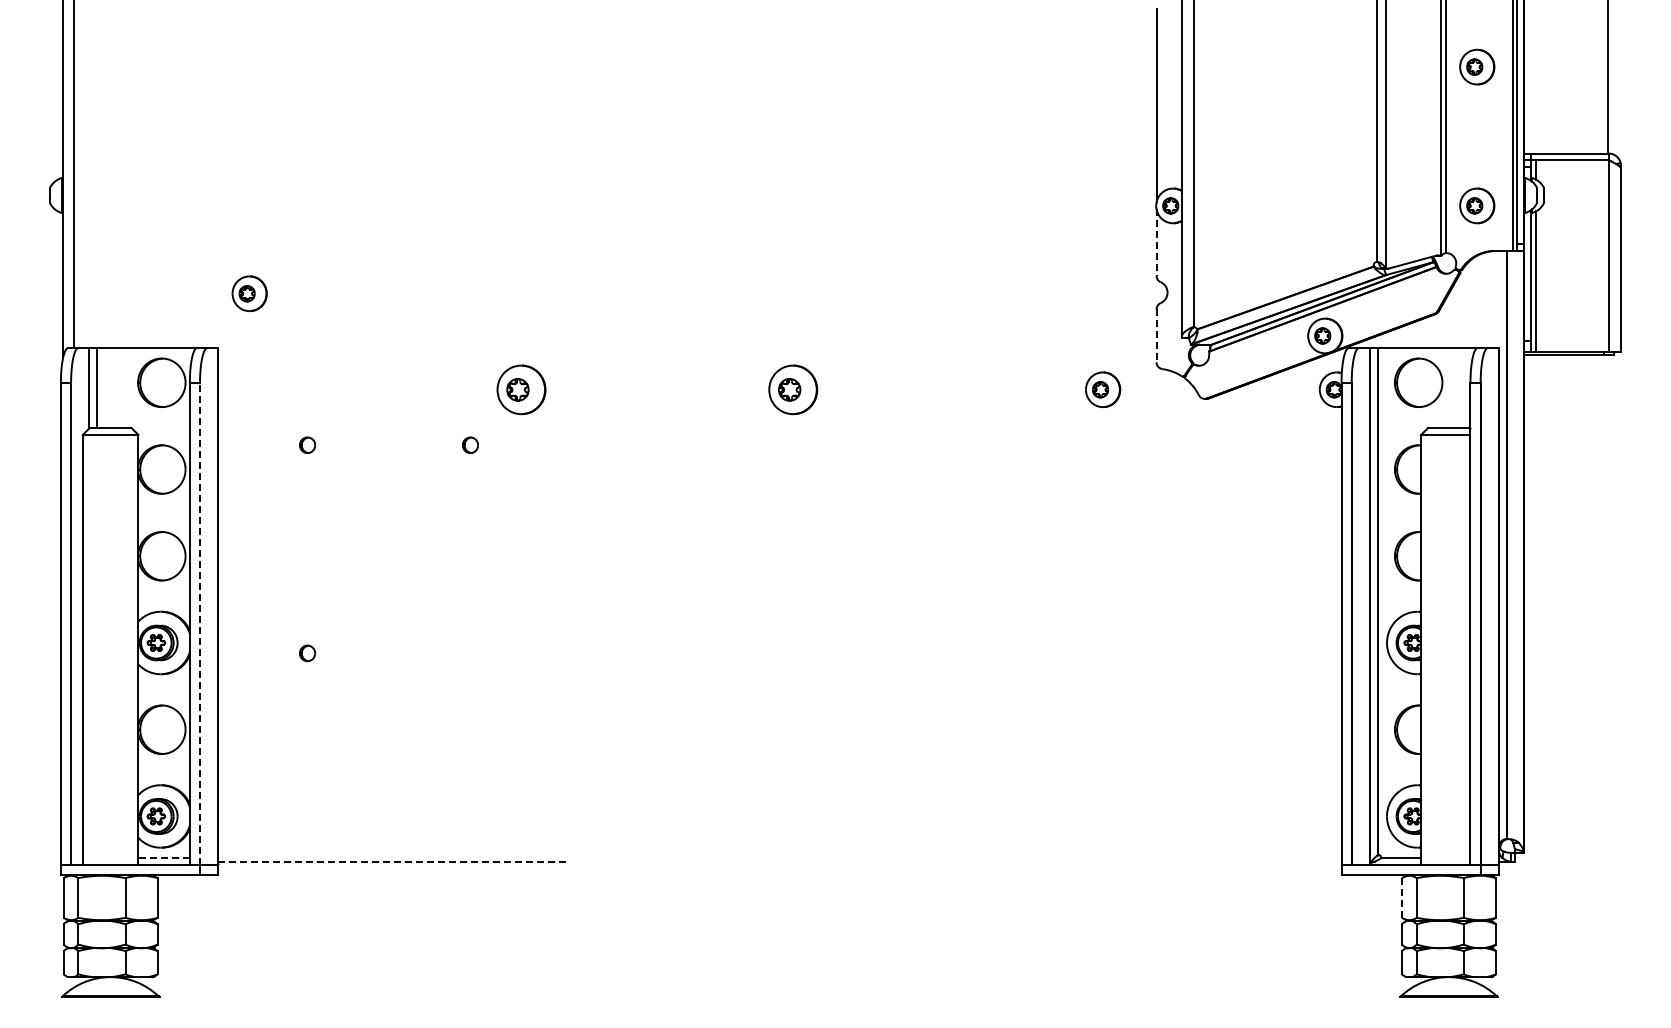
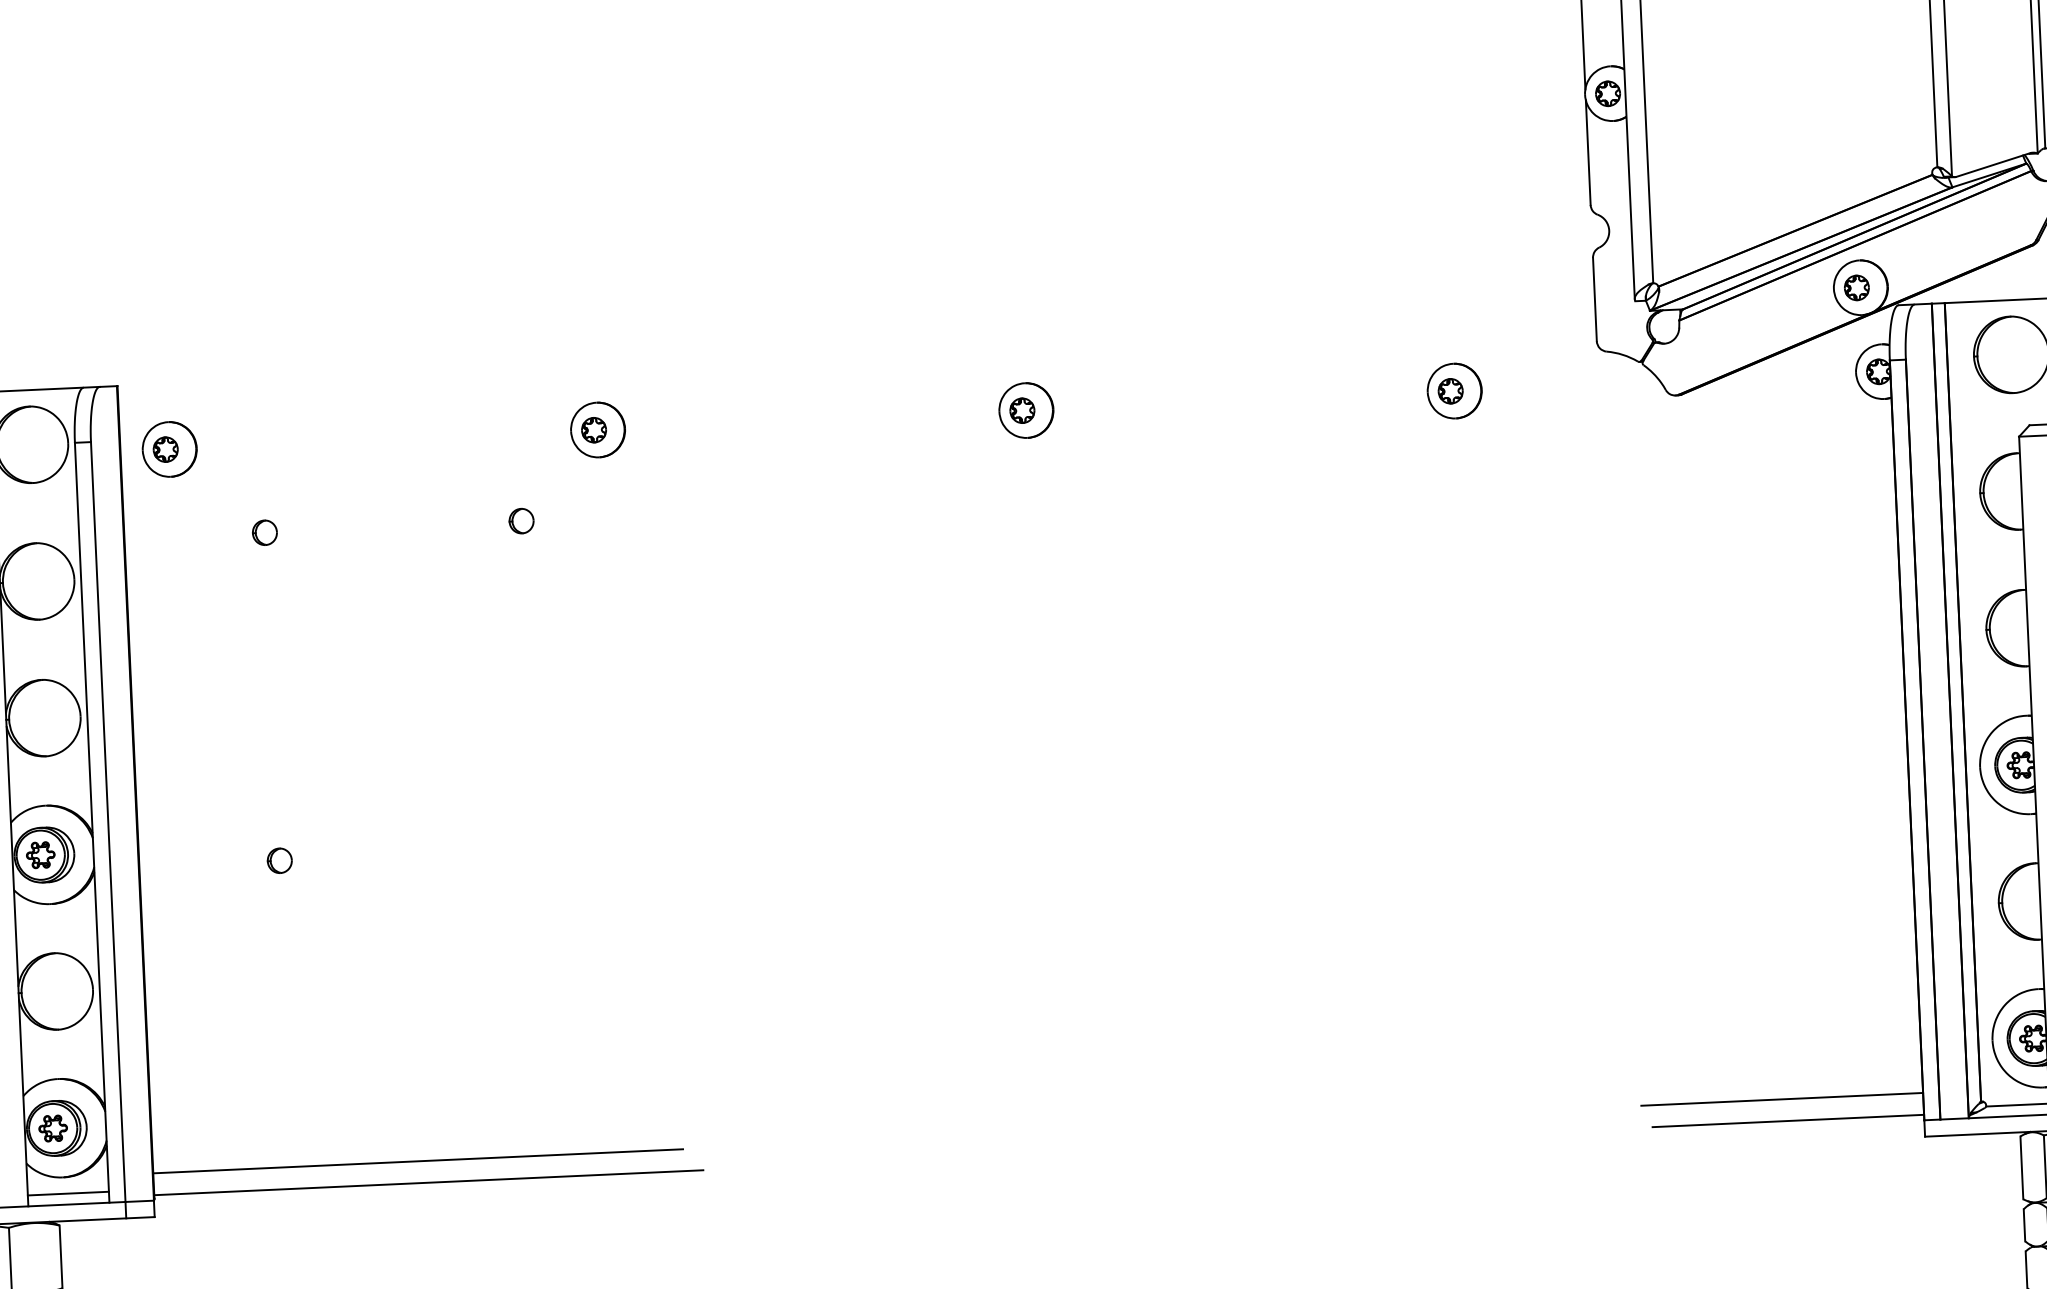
line: (1156, 243) -> (1588, 154), dashed -> solid
part: (249, 293) -> (169, 449), moved
line: (1156, 336) -> (1594, 300), dashed -> solid
part: (521, 389) -> (598, 429), size x0.71
part: (793, 389) -> (1026, 410), size x0.71
part: (1103, 389) -> (1455, 390), moved
line: (200, 623) -> (108, 821), dashed -> solid
line: (386, 847) -> (418, 1160), added
line: (1251, 847) -> (1781, 1099), added
line: (164, 858) -> (69, 1194), dashed -> solid
line: (393, 861) -> (430, 1182), dashed -> solid
line: (1255, 861) -> (1788, 1120), added
line: (1401, 897) -> (2021, 1167), dashed -> solid

